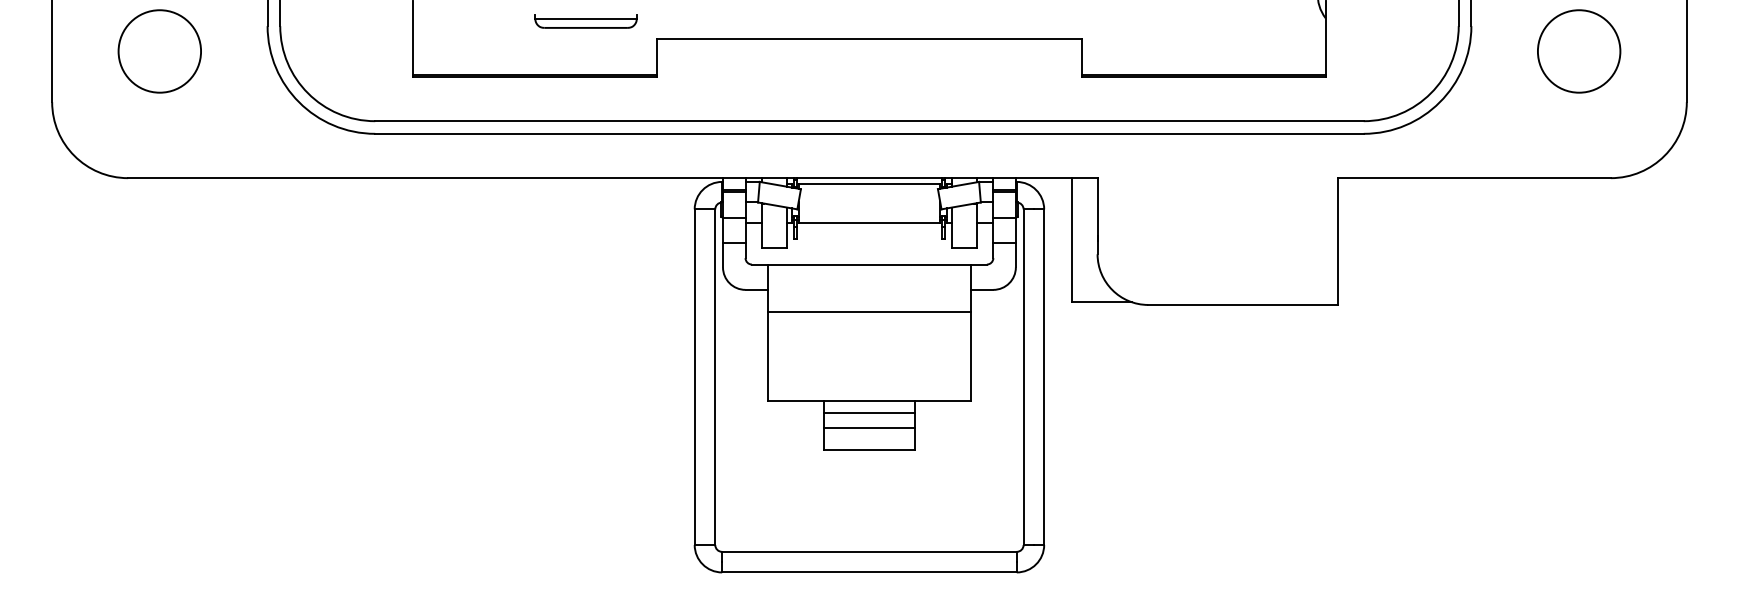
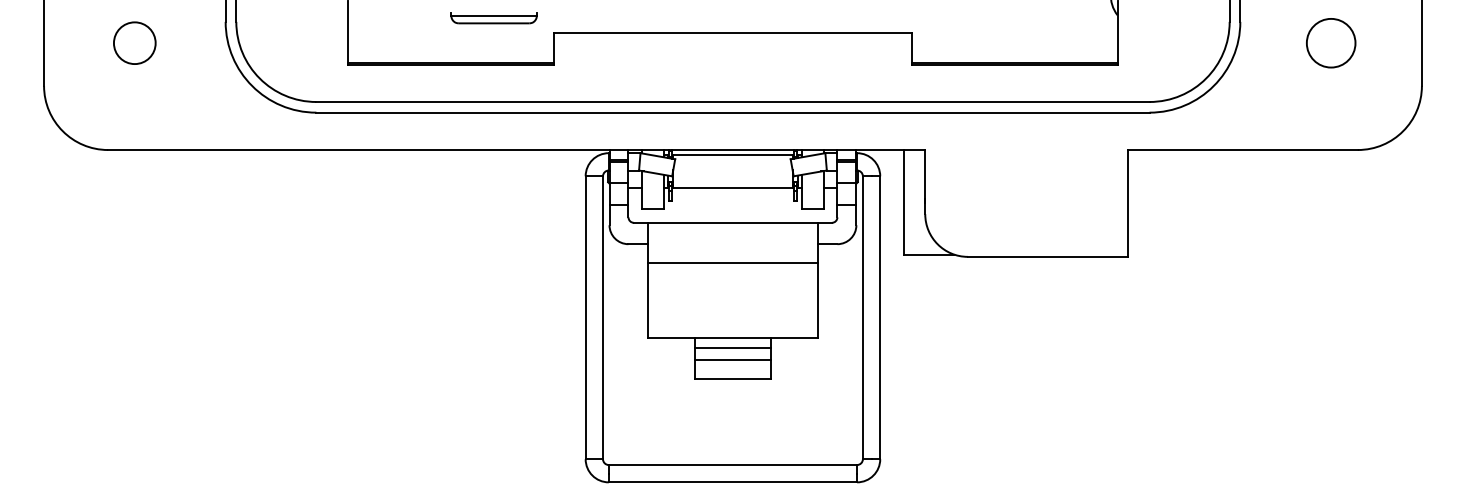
circle: (159, 51) -> (134, 43), size x0.6
circle: (1578, 51) -> (1330, 43), size x0.7

